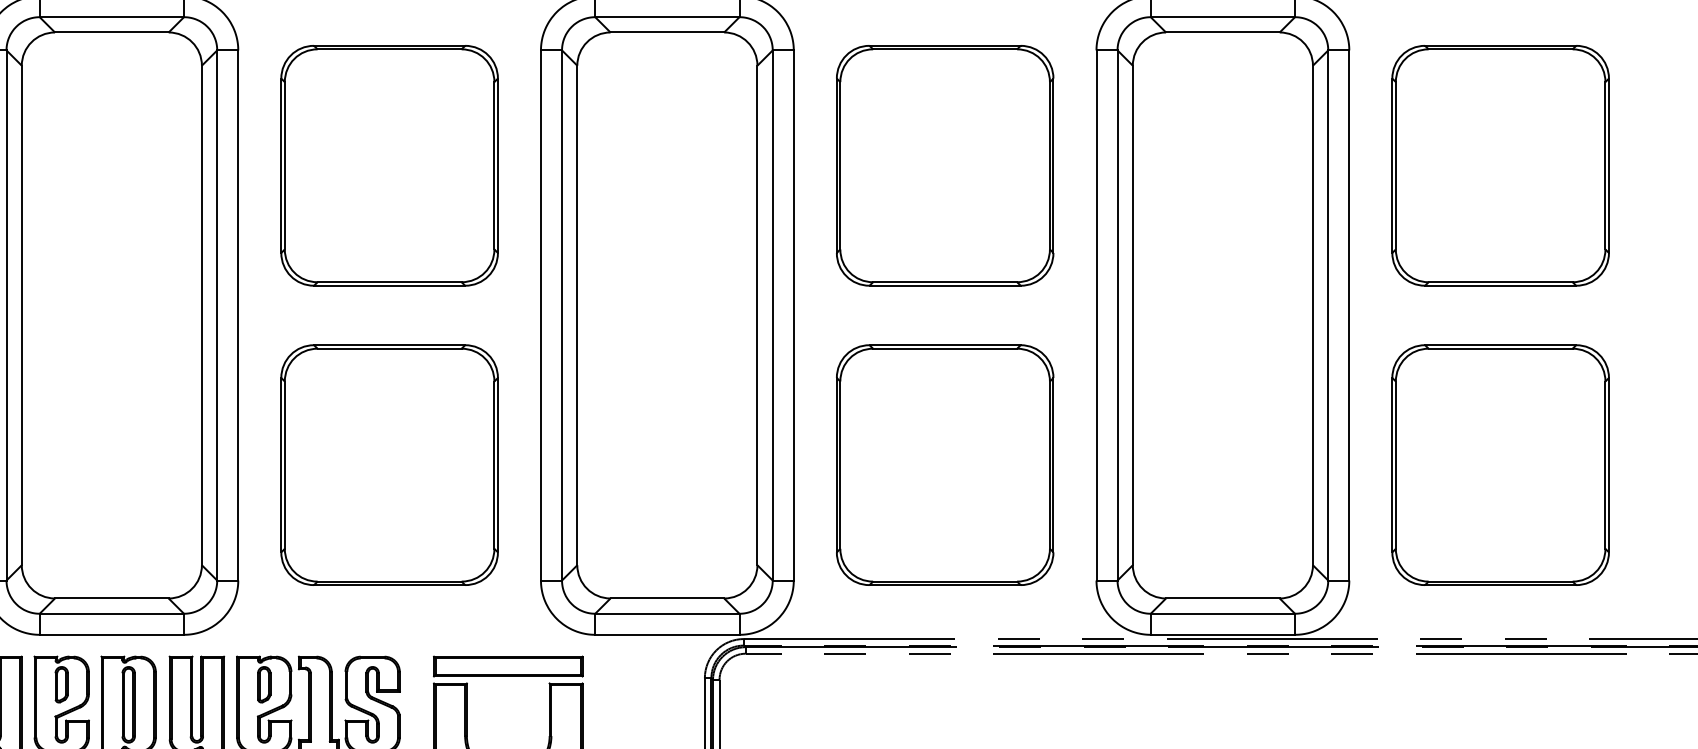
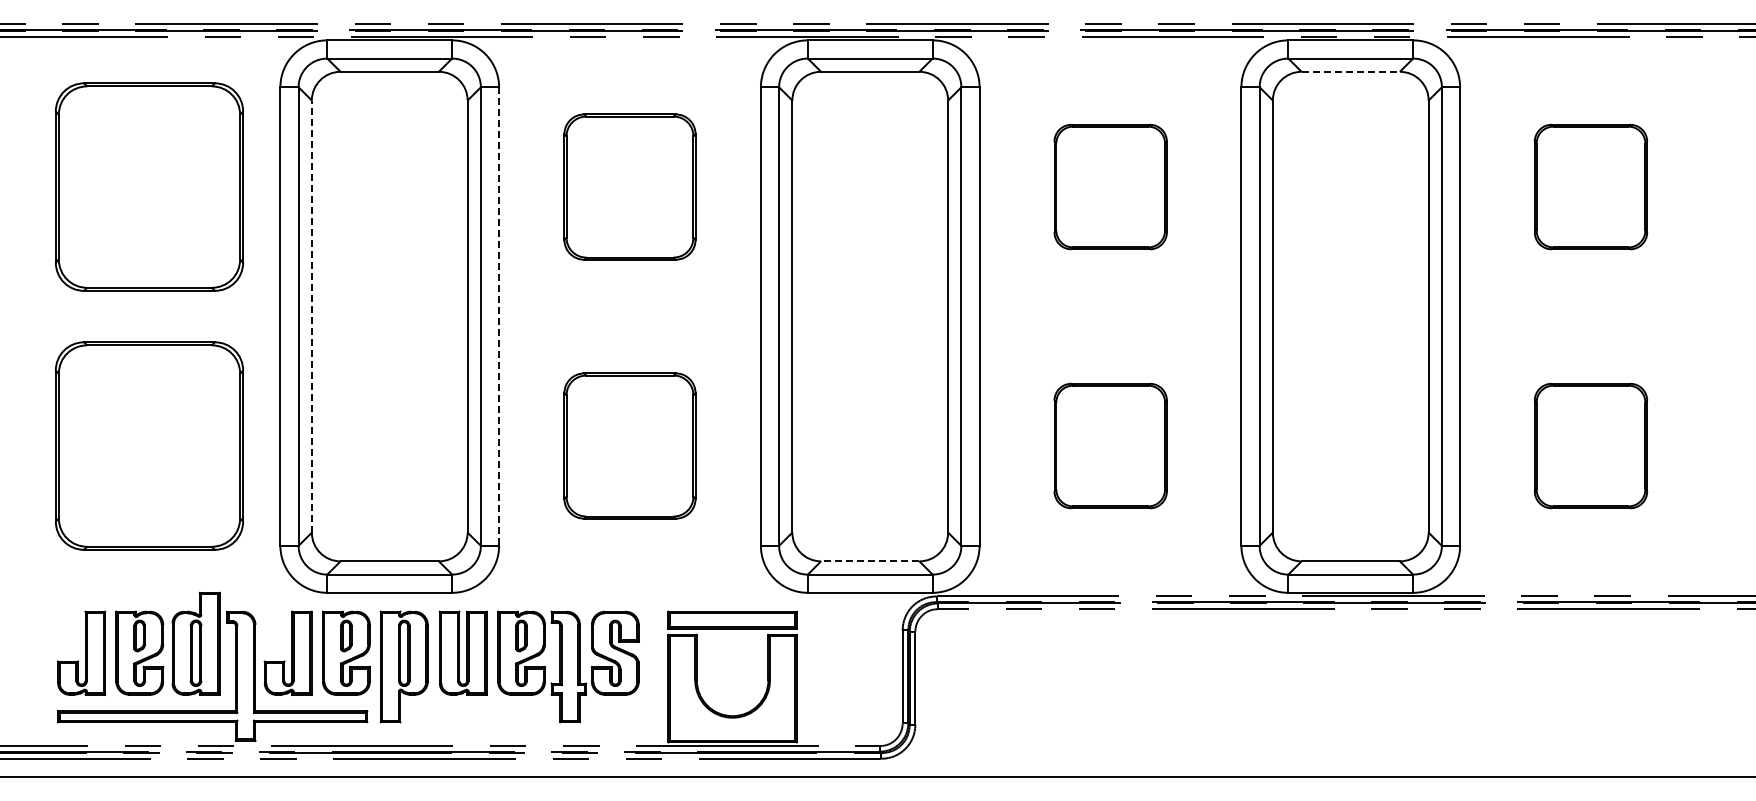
line: (1223, 32) -> (1351, 71), solid -> dashed
part: (389, 165) -> (629, 186), size x0.7
part: (945, 165) -> (1110, 186), size x0.6
part: (1500, 165) -> (1590, 186), size x0.6
line: (21, 315) -> (311, 316), solid -> dashed
line: (238, 316) -> (499, 317), solid -> dashed
part: (389, 464) -> (629, 445), size x0.7
part: (945, 464) -> (1110, 445), size x0.6
part: (1500, 464) -> (1590, 445), size x0.6
line: (666, 598) -> (869, 561), solid -> dashed

